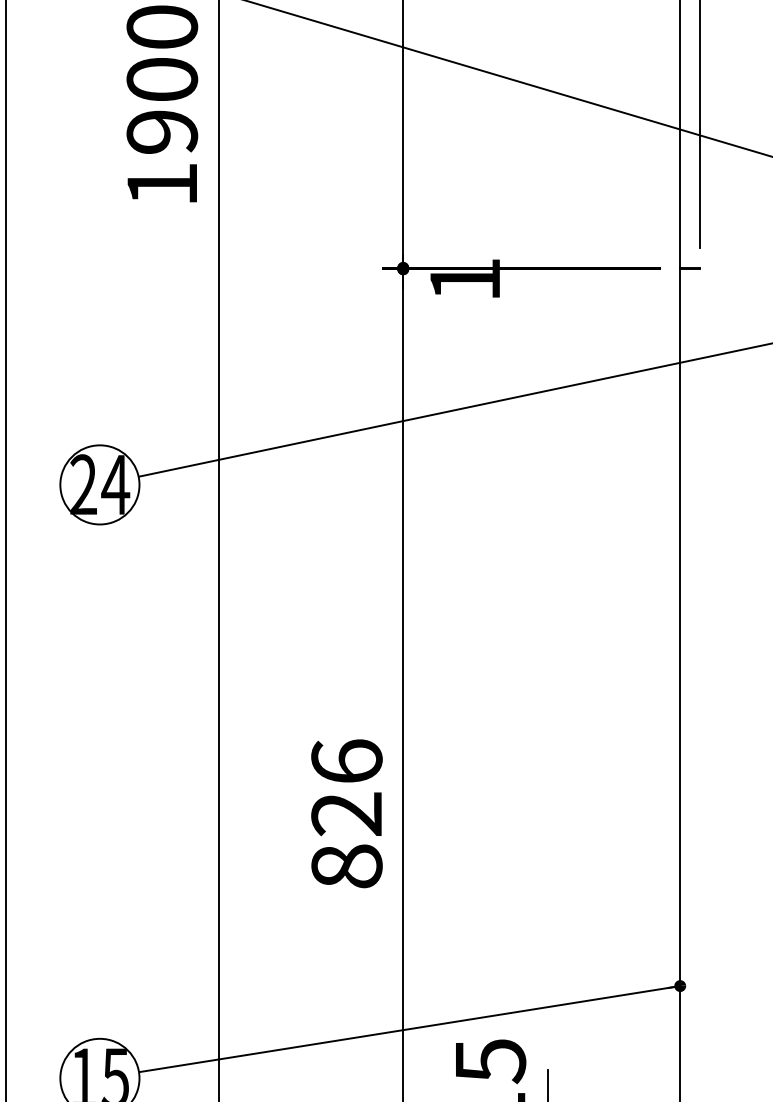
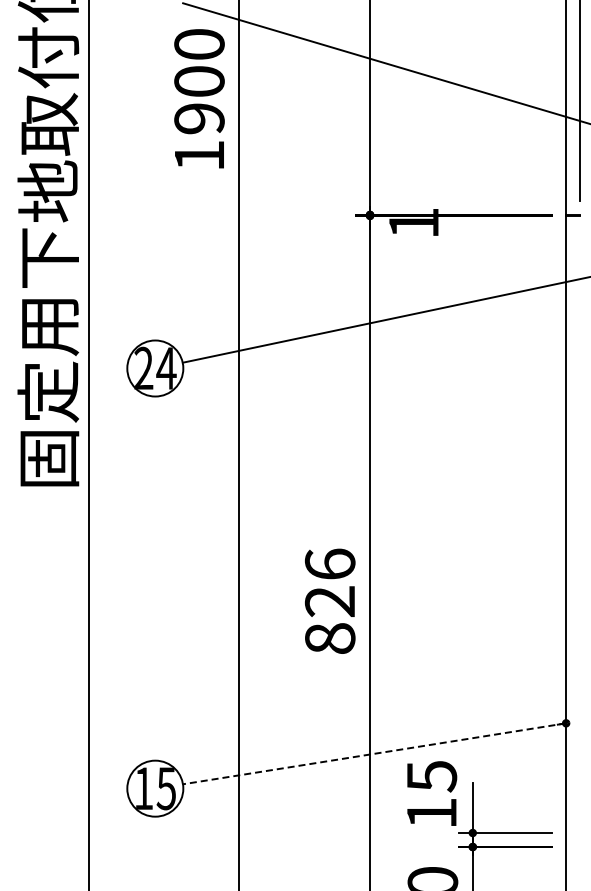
line: (409, 1028) -> (374, 753), solid -> dashed

